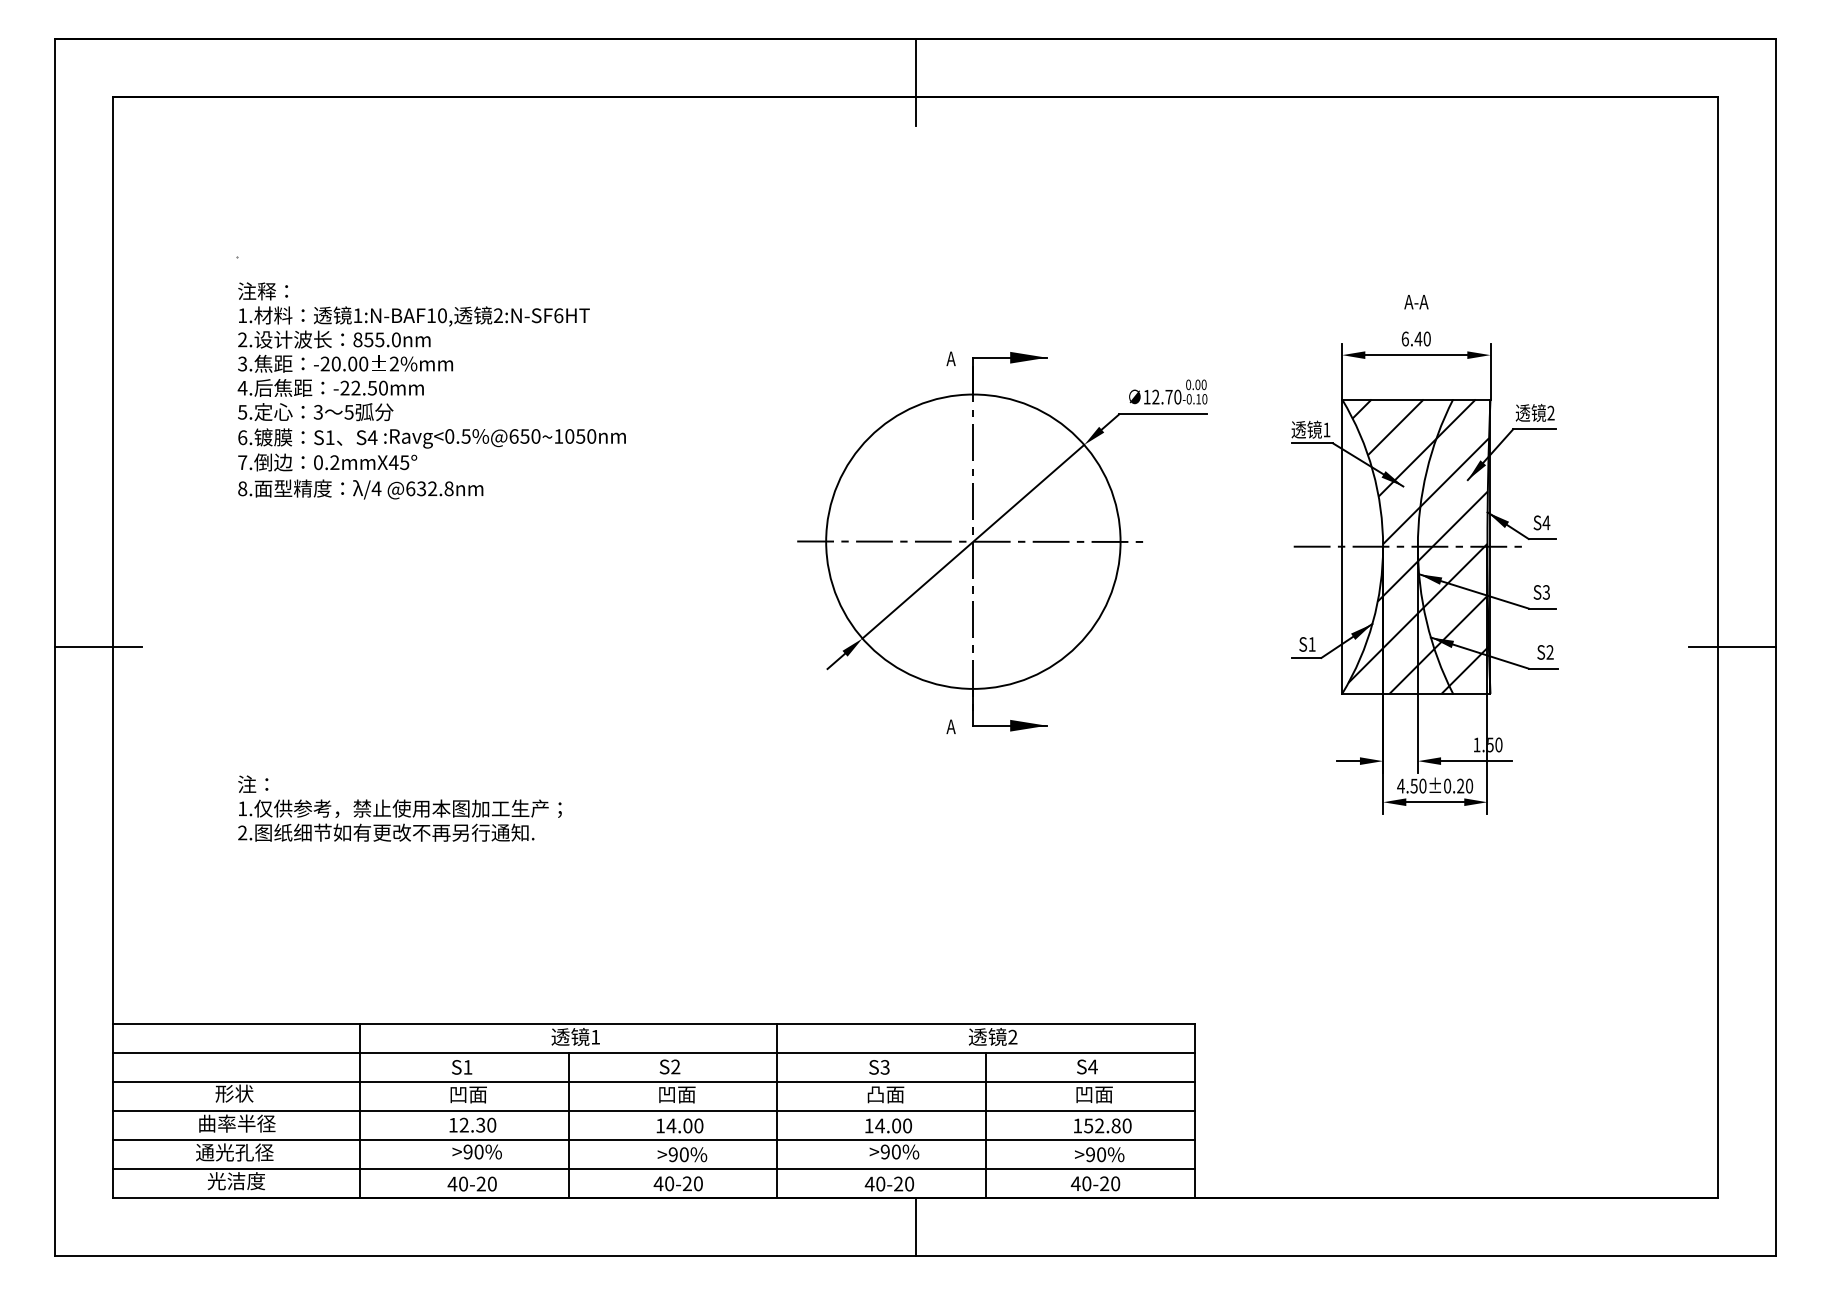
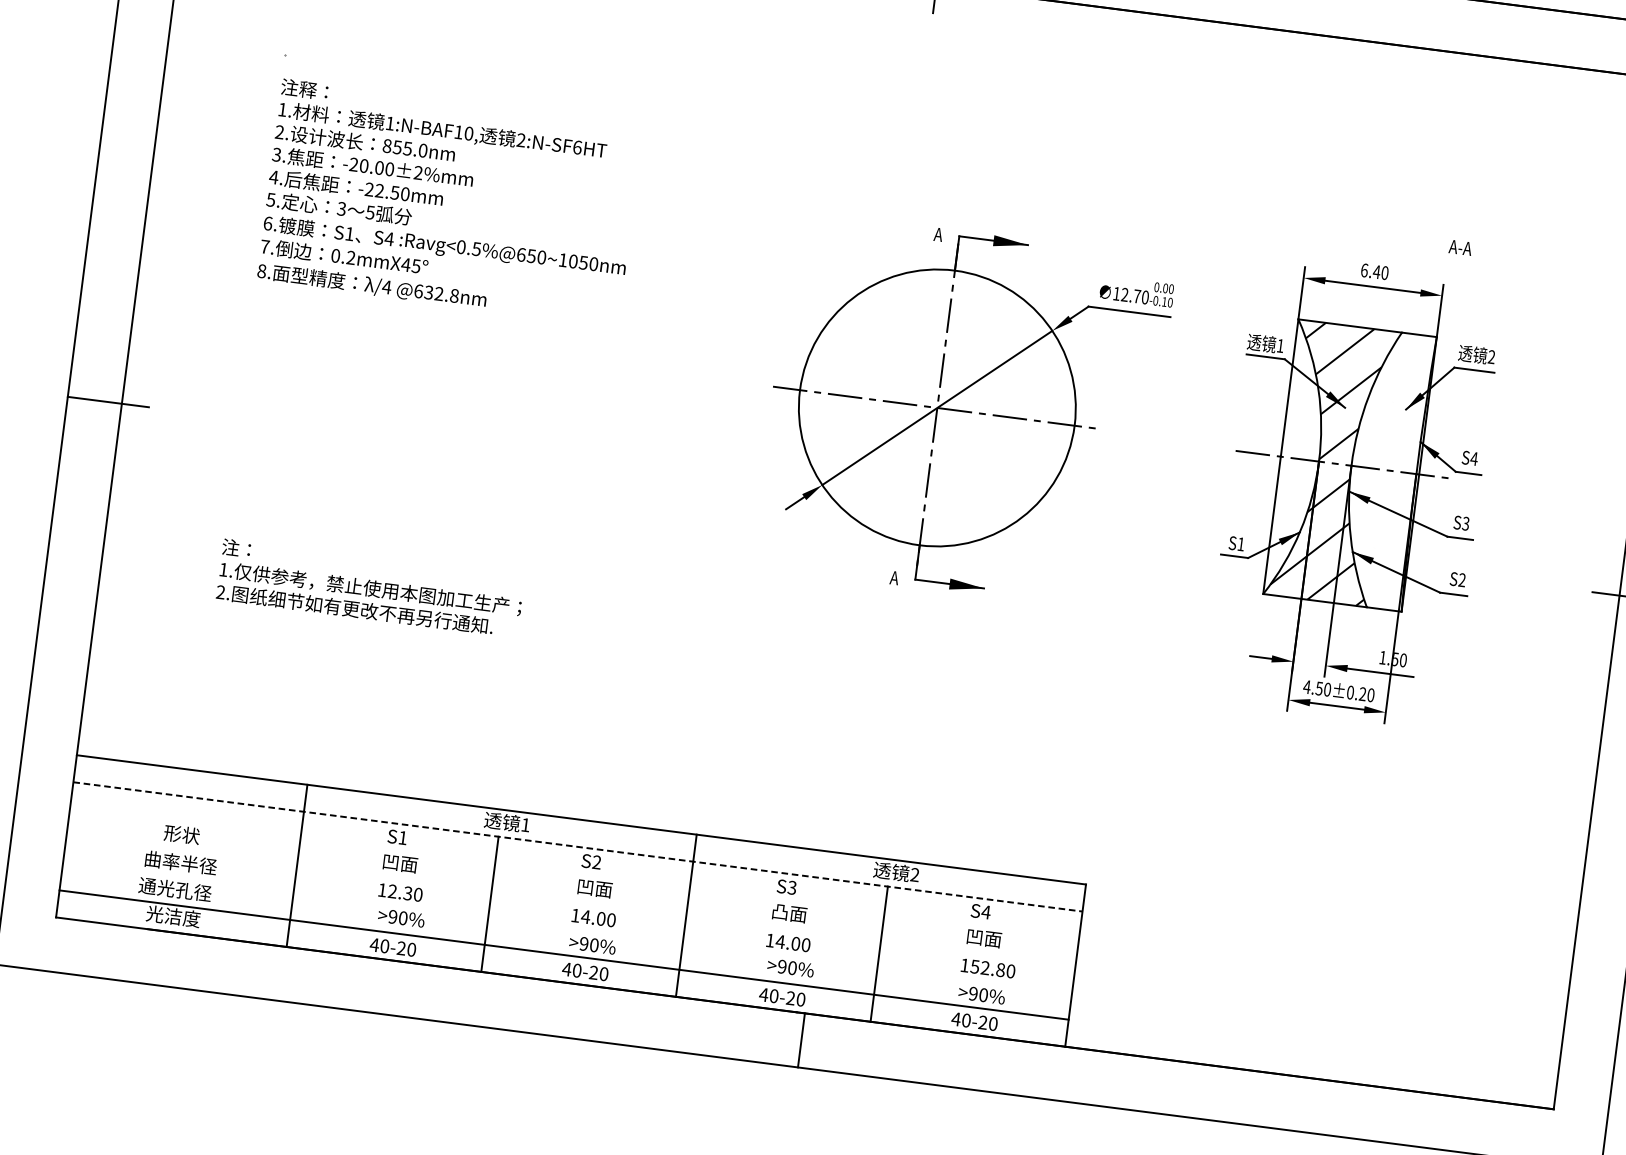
text: (1416, 302) -> (1460, 248), moved
hatch: (1454, 542) -> (1386, 466), removed
line: (653, 1053) -> (577, 847), solid -> dashed
line: (653, 1082) -> (574, 874), removed
line: (653, 1111) -> (570, 901), removed
line: (653, 1140) -> (567, 928), removed

